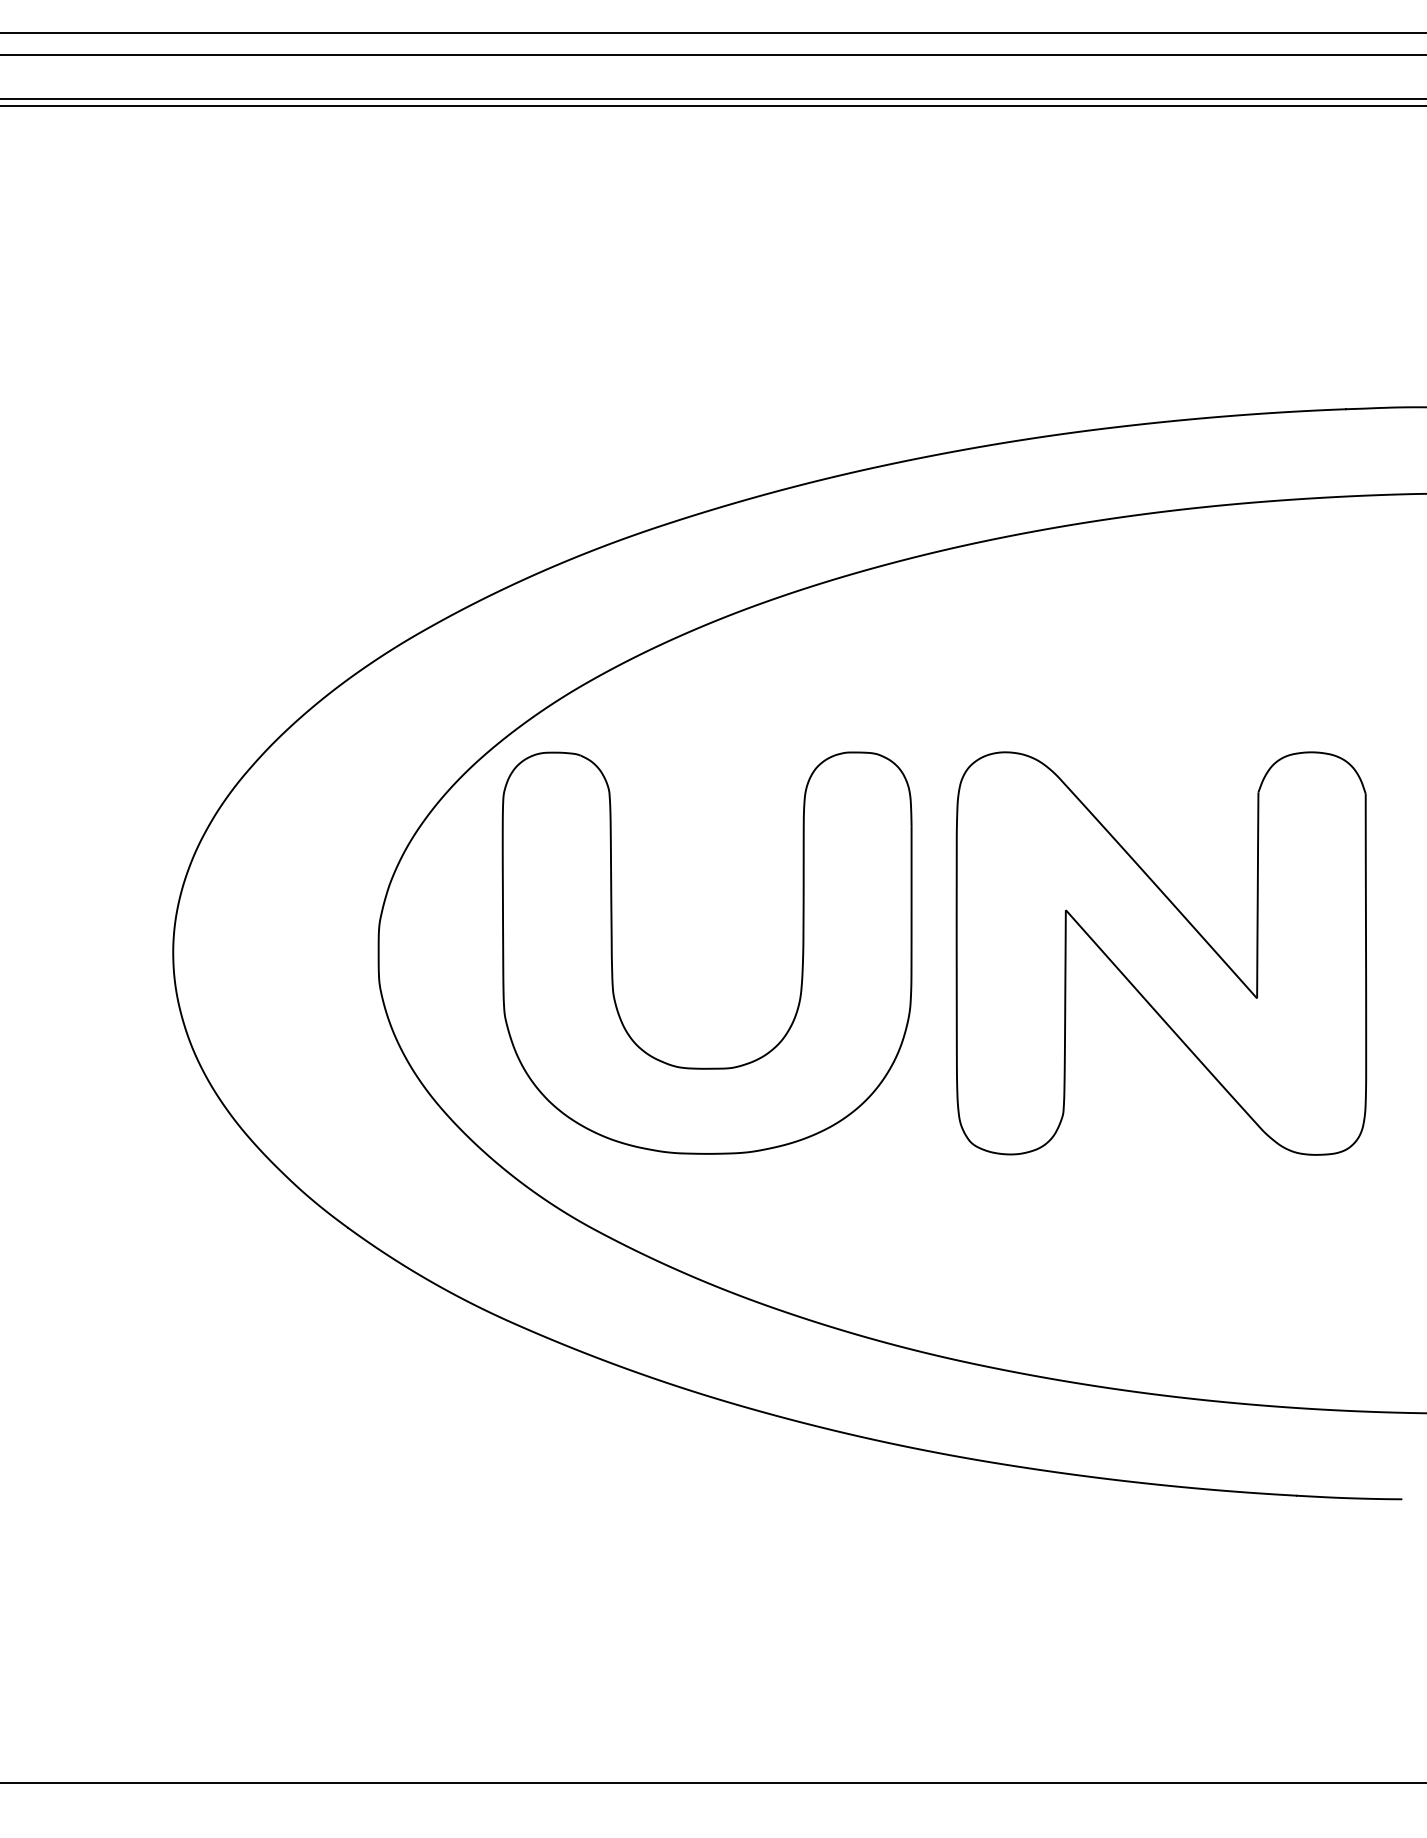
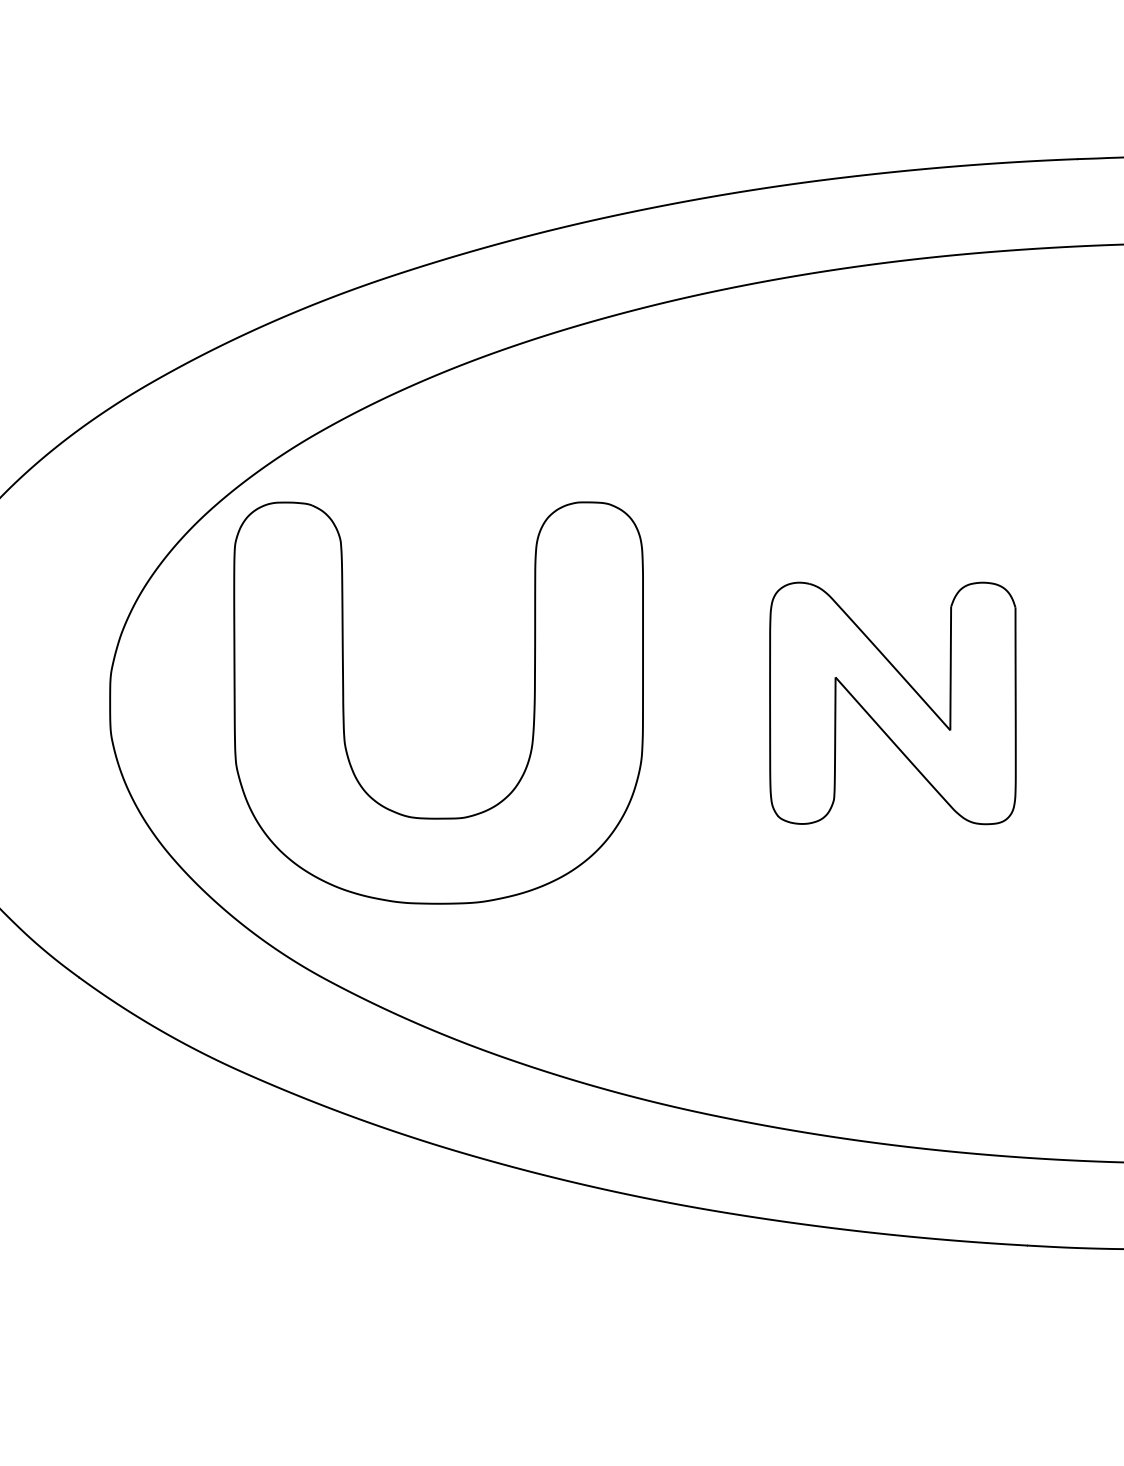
part: (1161, 953) -> (892, 703), size x0.6

